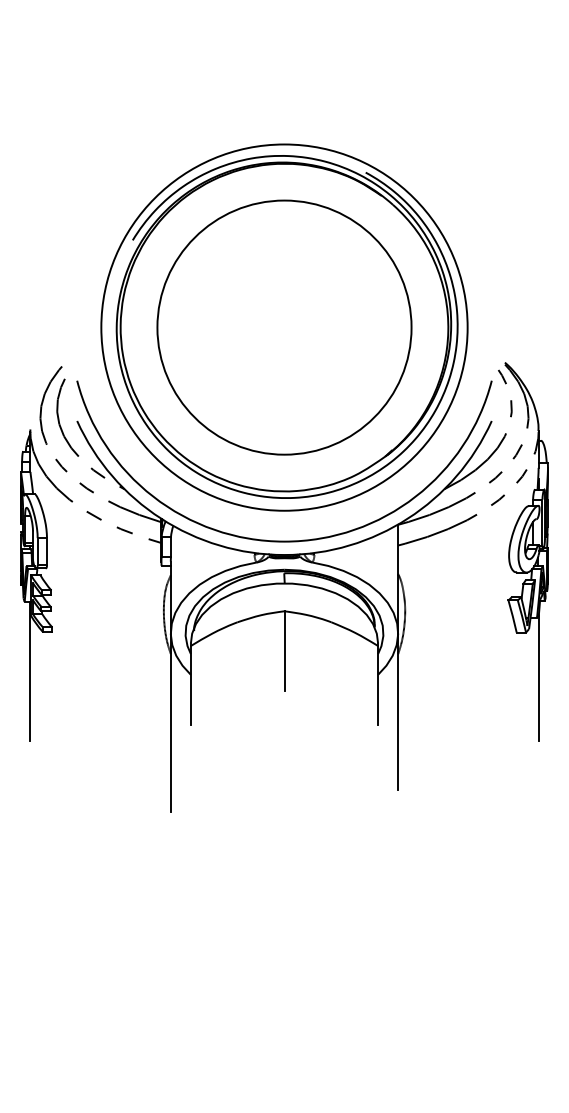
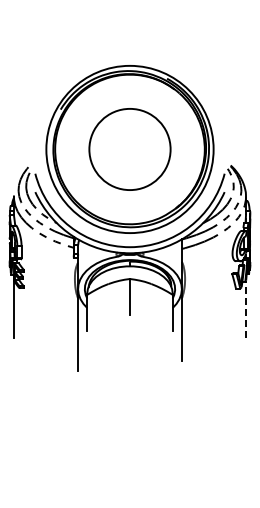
circle: (283, 327) -> (129, 149), size x0.7
line: (539, 678) -> (246, 309), solid -> dashed

